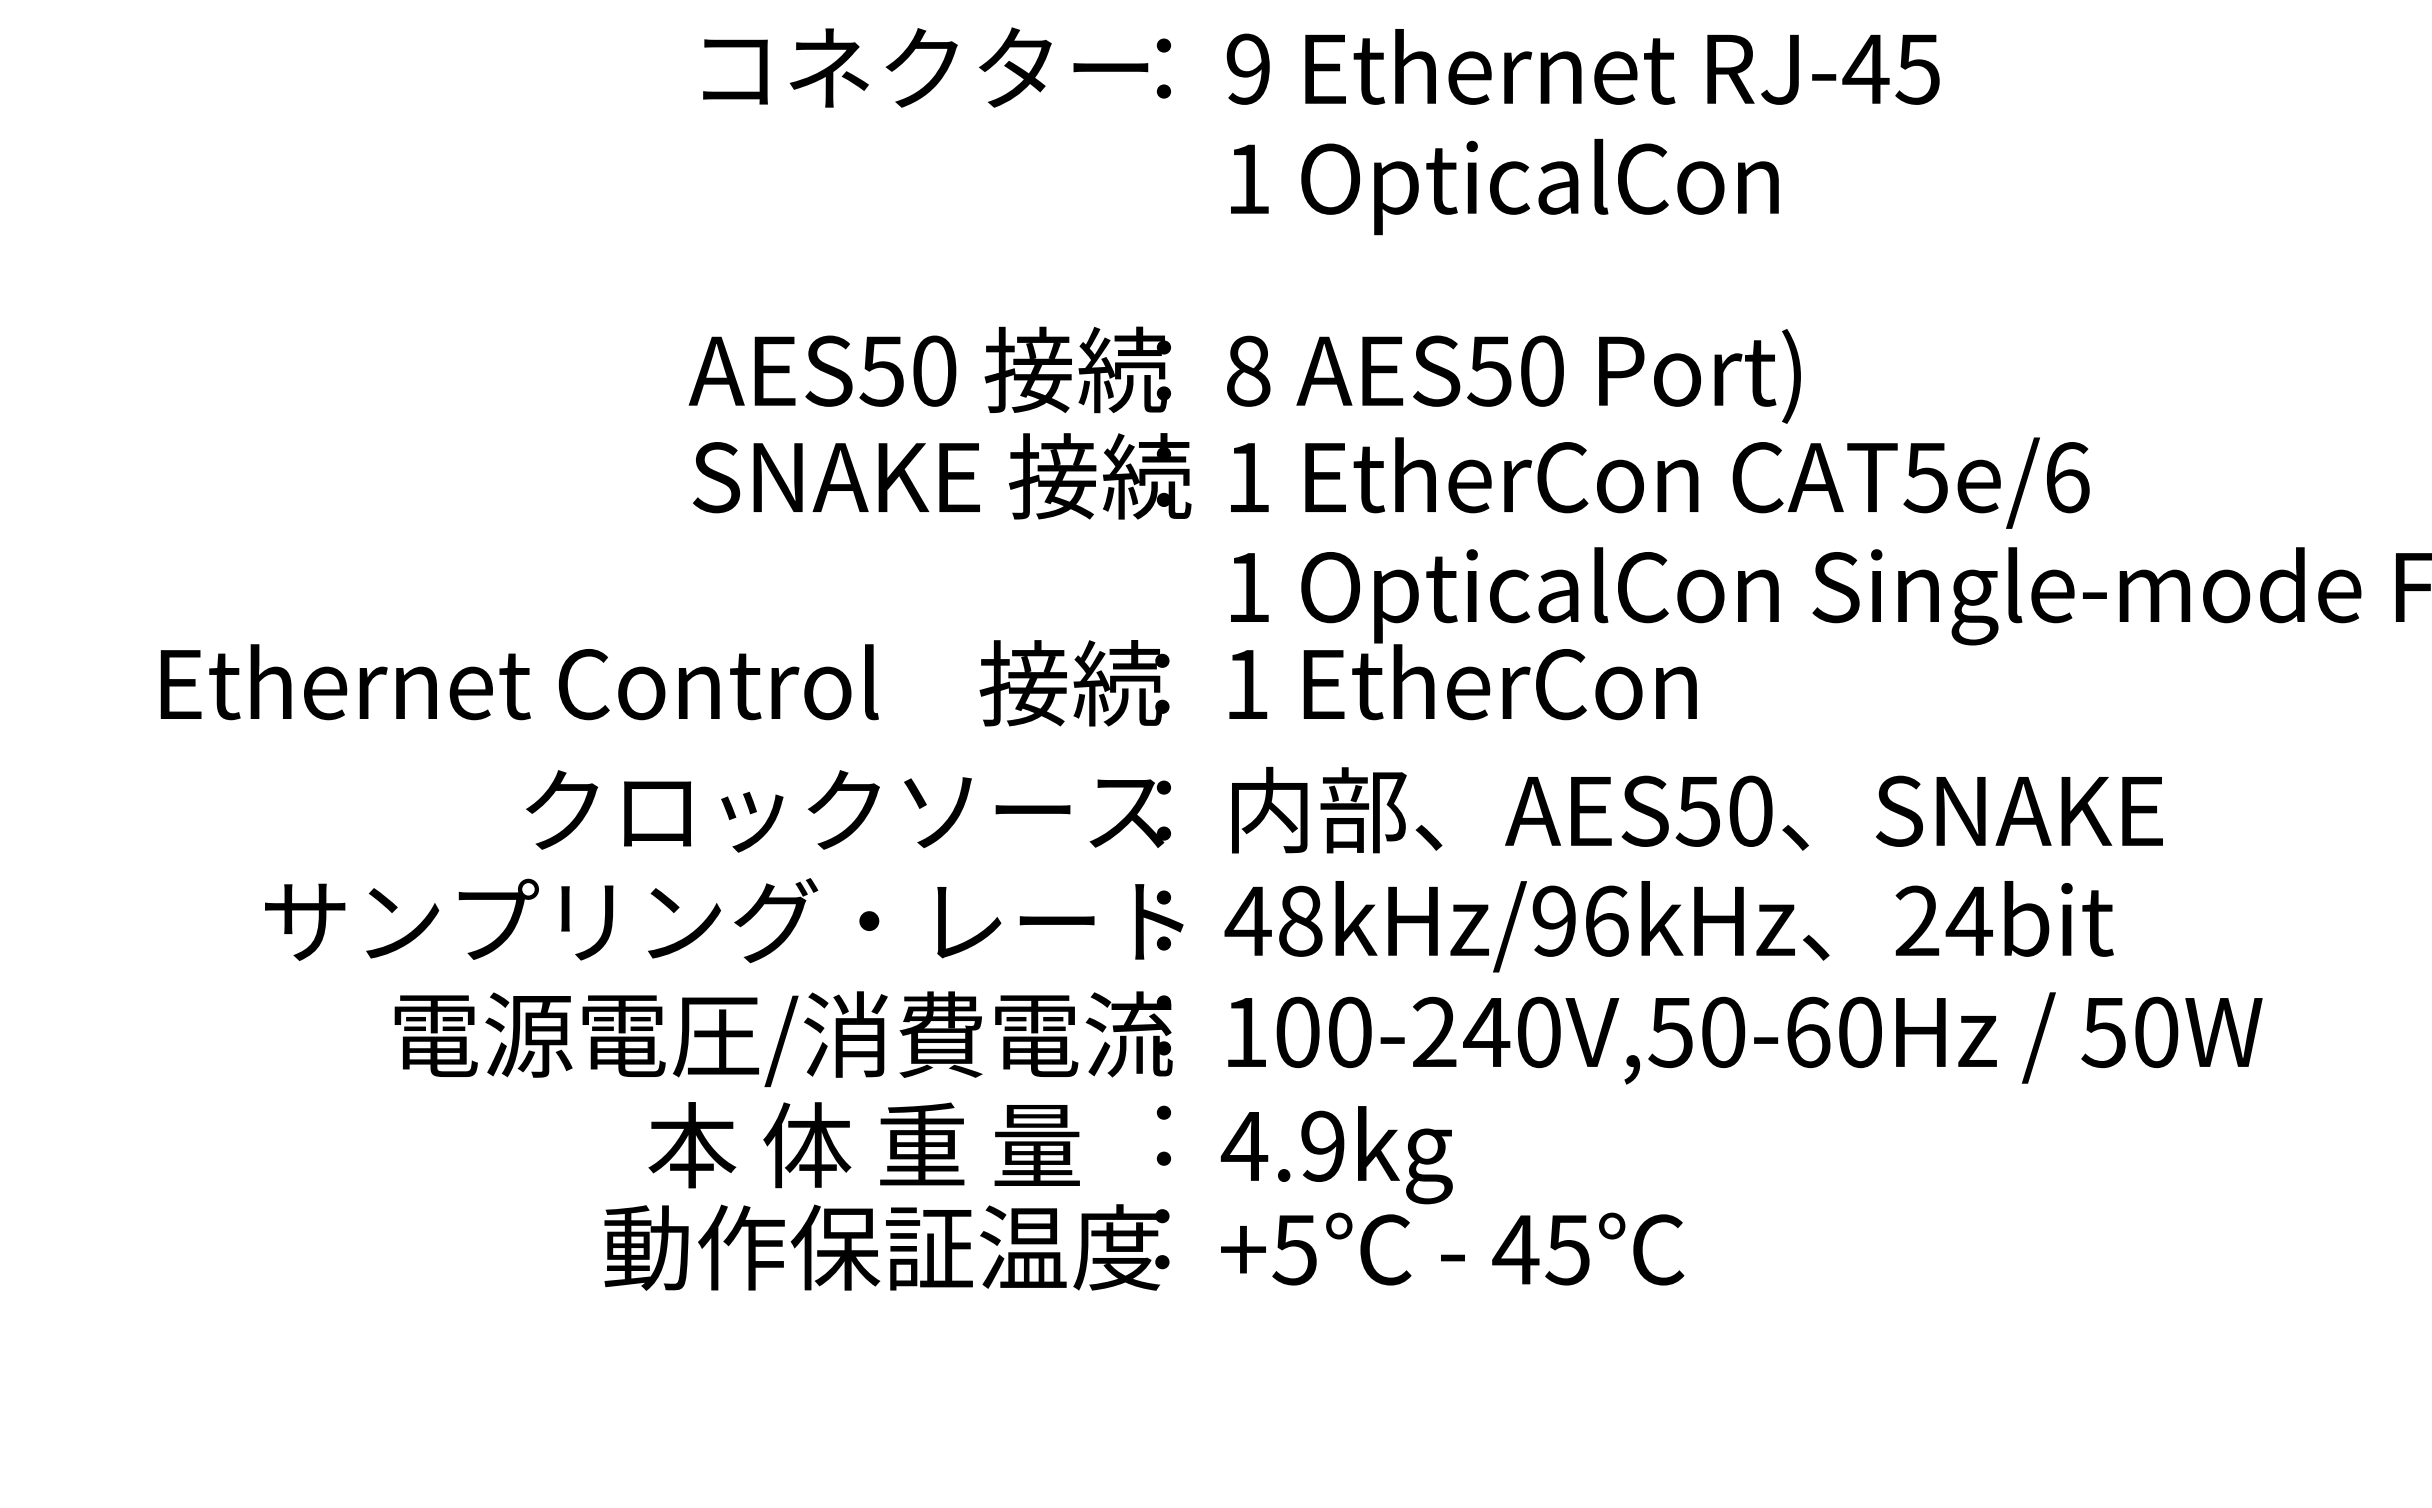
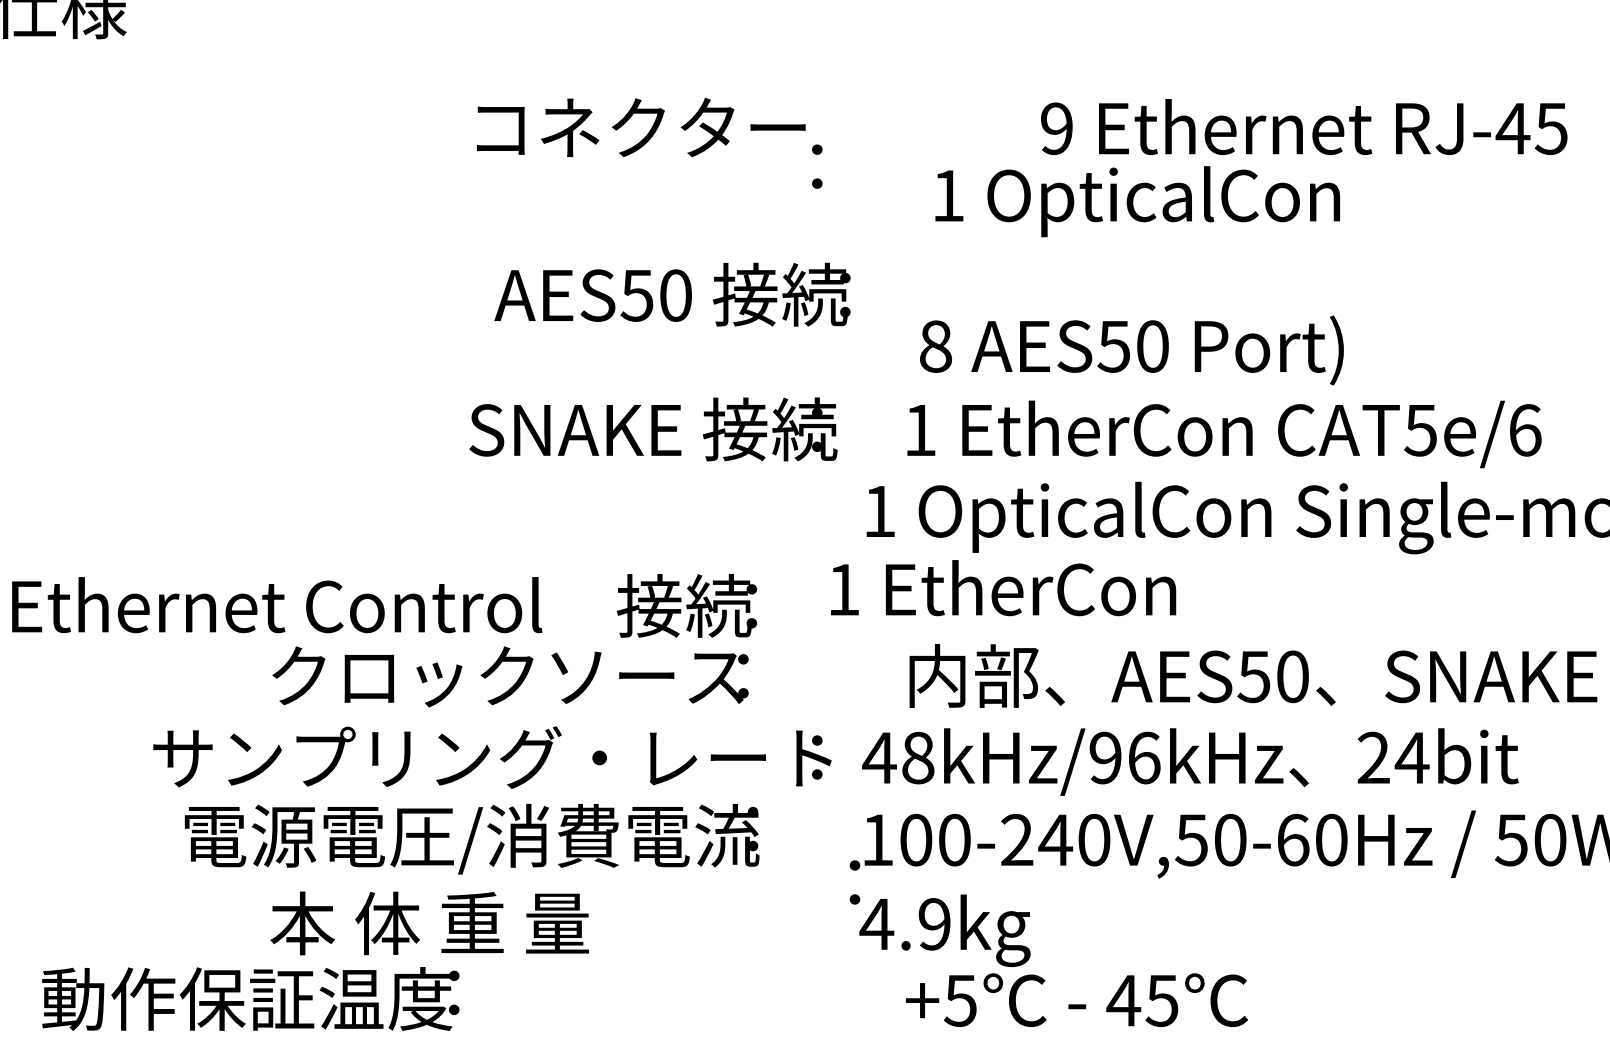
text: (1582, 66) -> (1303, 126), moved
text: (1163, 68) -> (816, 166), moved
text: (1504, 186) -> (1137, 201), moved
text: (929, 369) -> (672, 294), moved
text: (1513, 376) -> (1131, 350), moved
text: (1660, 482) -> (1224, 433), moved
text: (1462, 682) -> (1003, 588), moved
text: (664, 683) -> (384, 606), moved
text: (1697, 809) -> (1253, 675), moved
text: (848, 811) -> (510, 676), moved
text: (783, 1039) -> (472, 839), moved
text: (1163, 1135) -> (854, 882), moved
text: (863, 1145) -> (429, 923), moved
text: (886, 1247) -> (250, 999), moved
text: (1452, 1248) -> (1076, 999), moved

